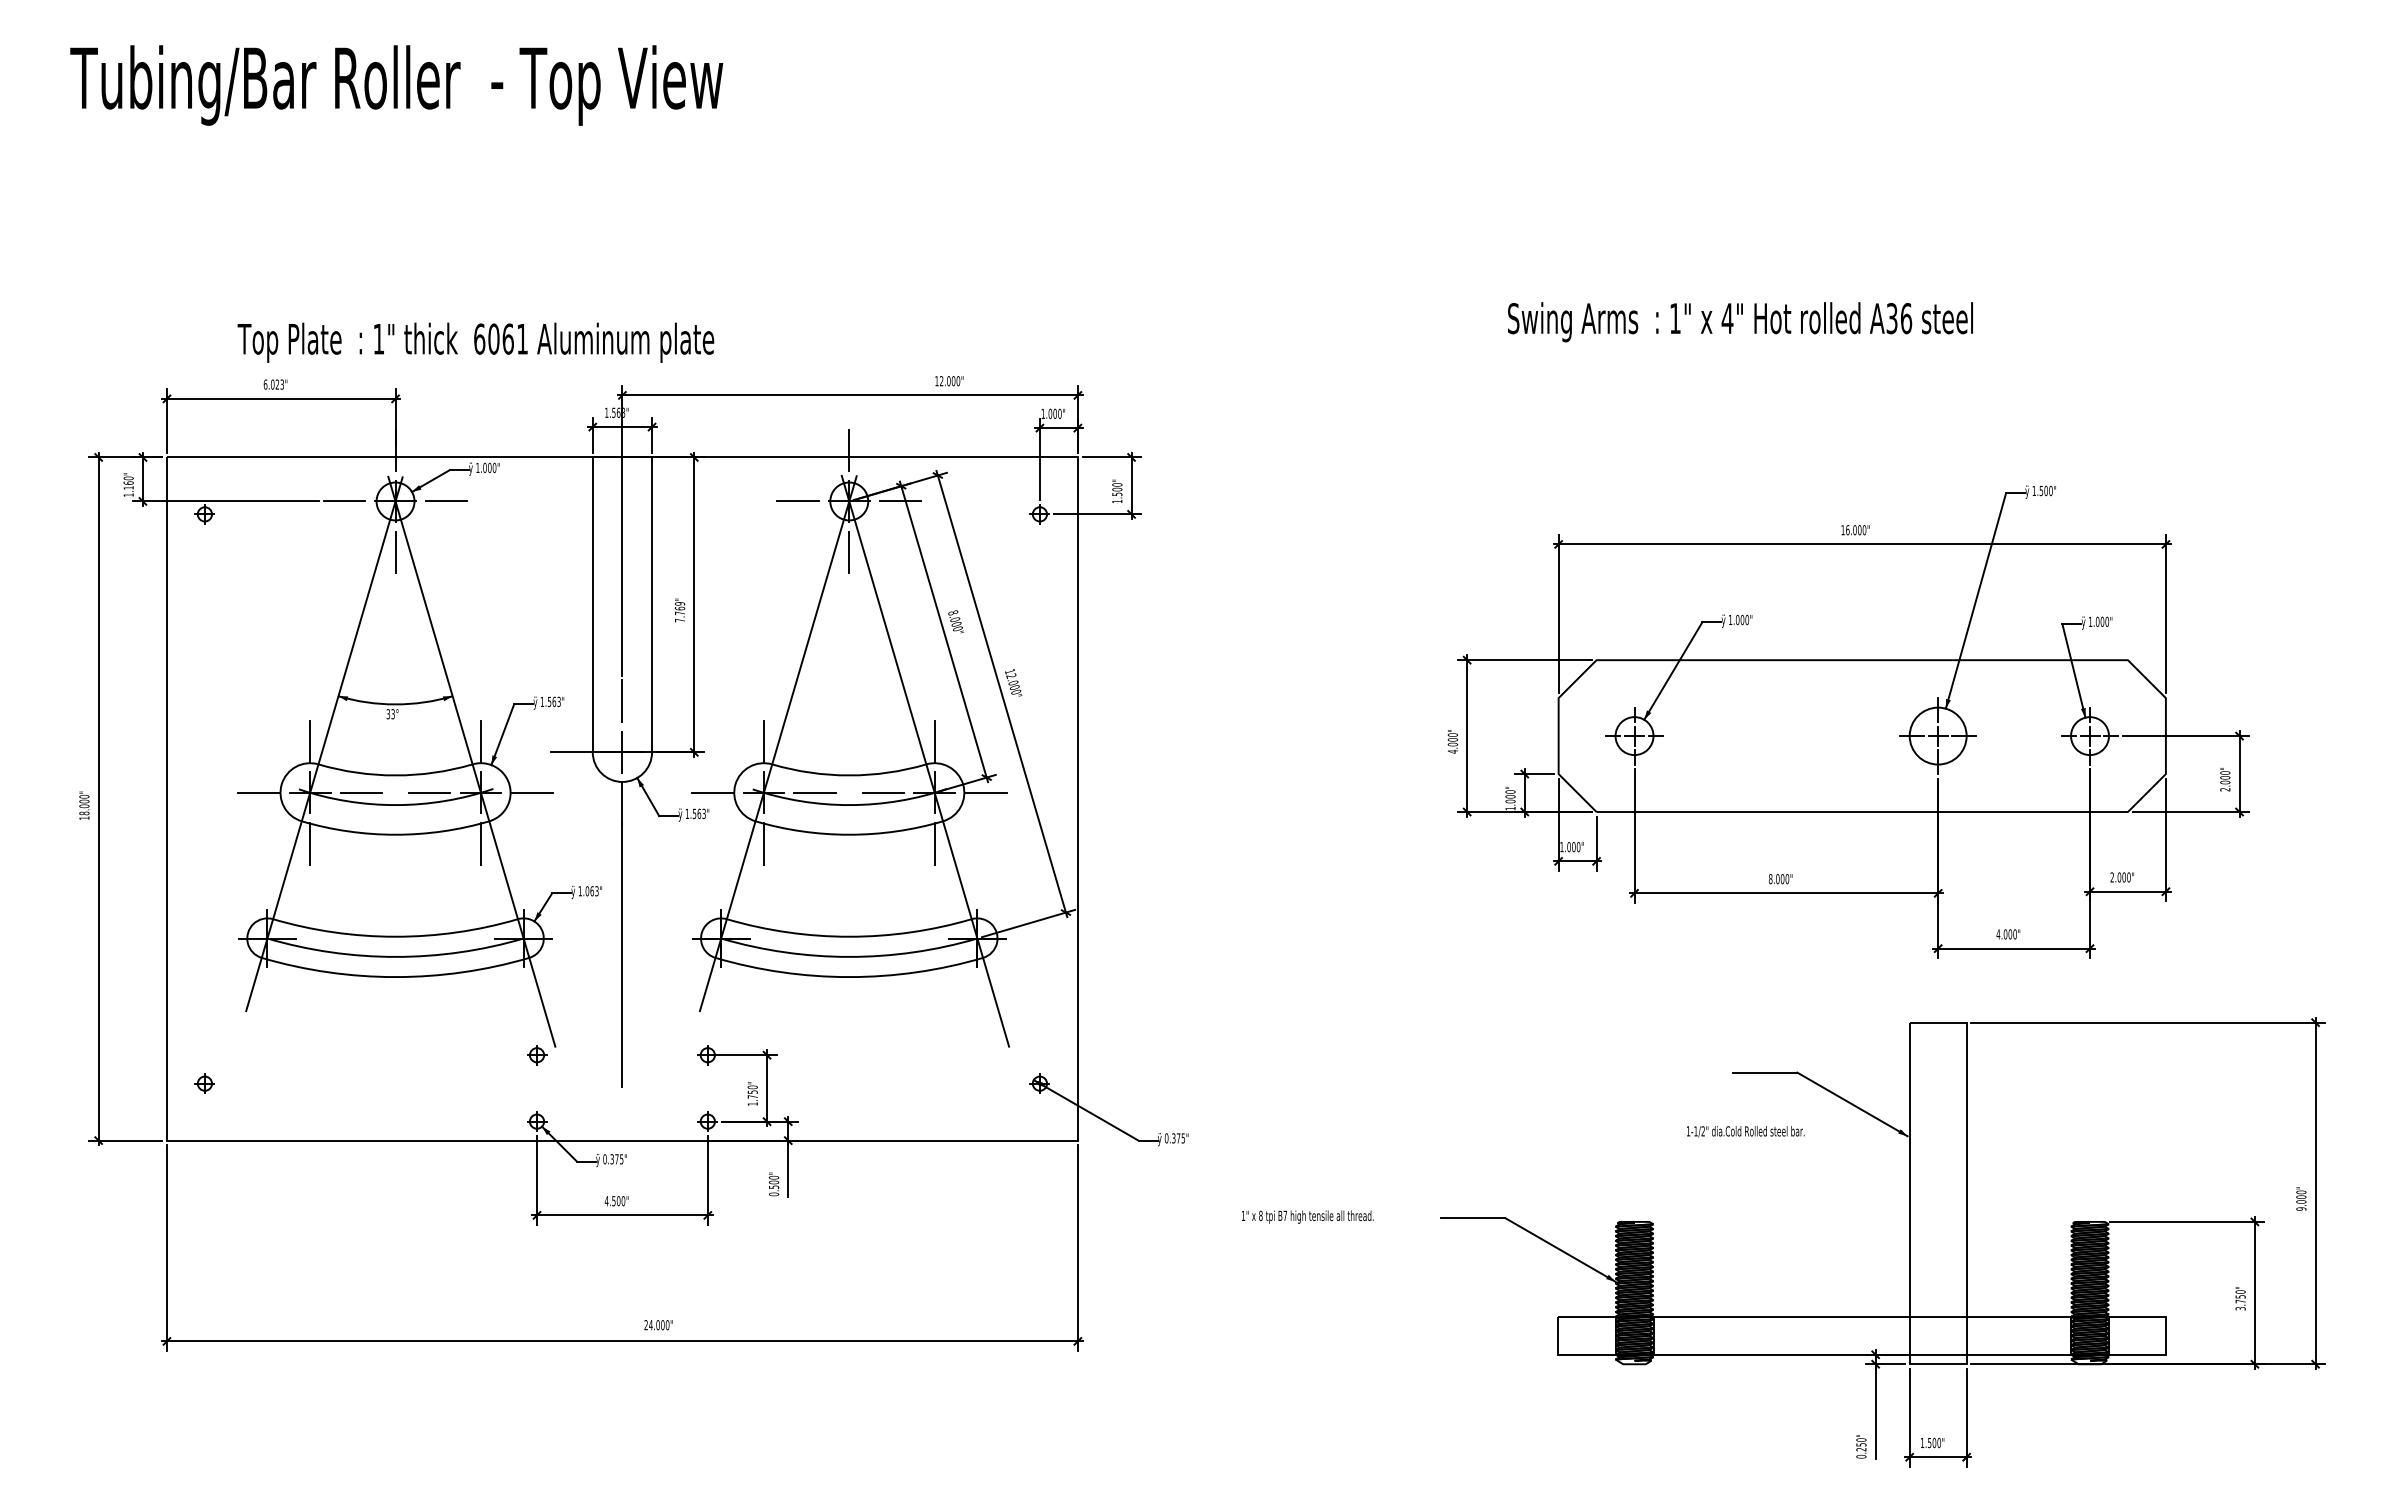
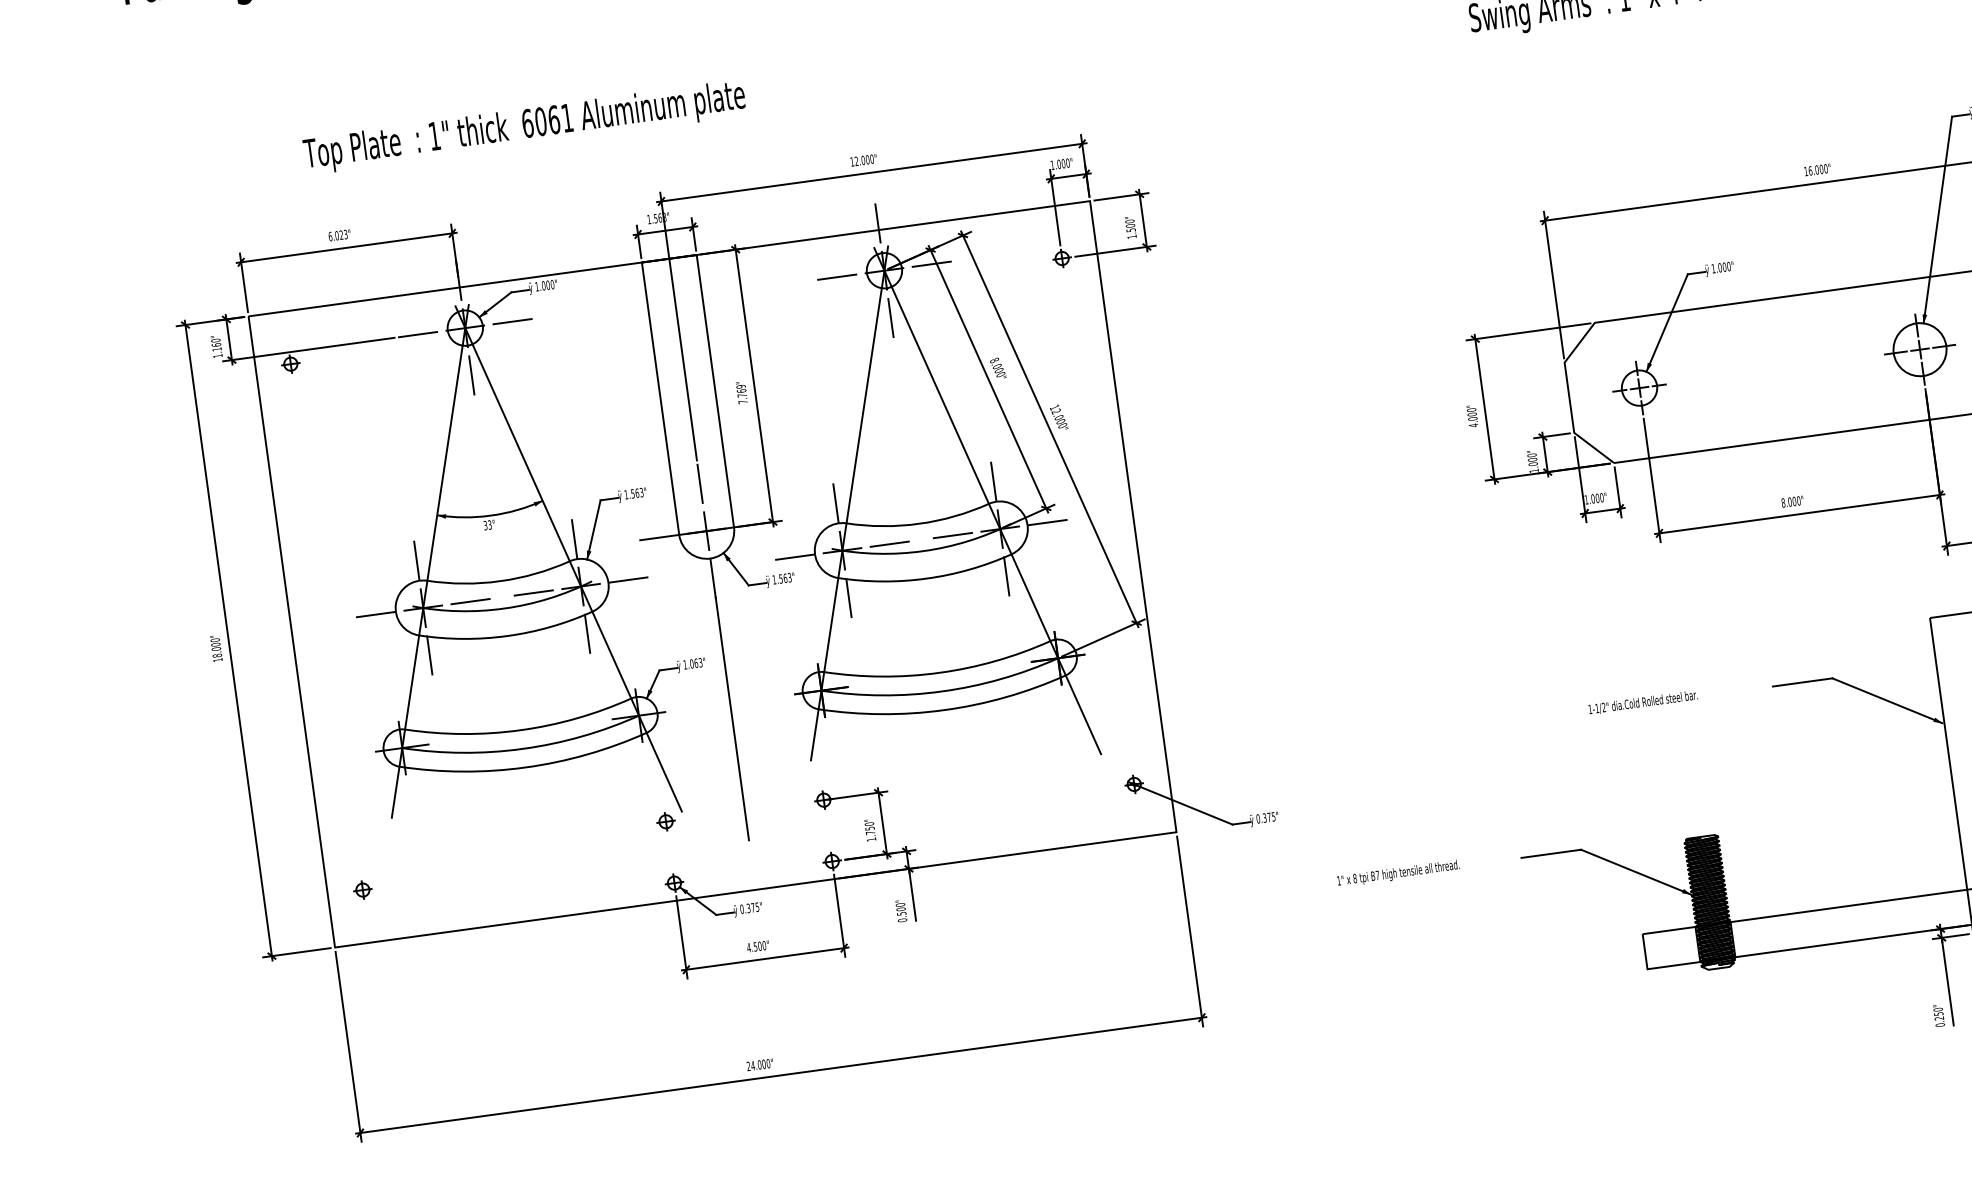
text: (475, 342) -> (524, 127), moved
text: (949, 381) -> (863, 160), moved
text: (1745, 1131) -> (1643, 702), moved
text: (658, 1325) -> (760, 1065), moved

